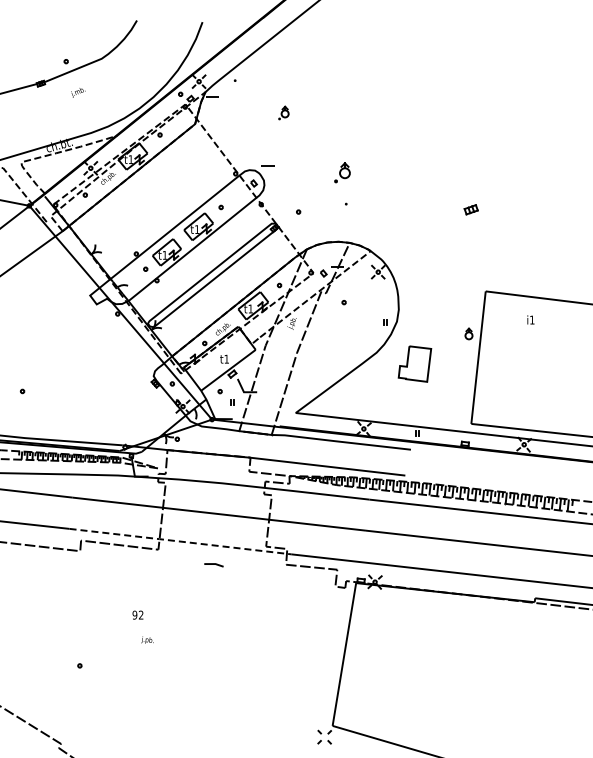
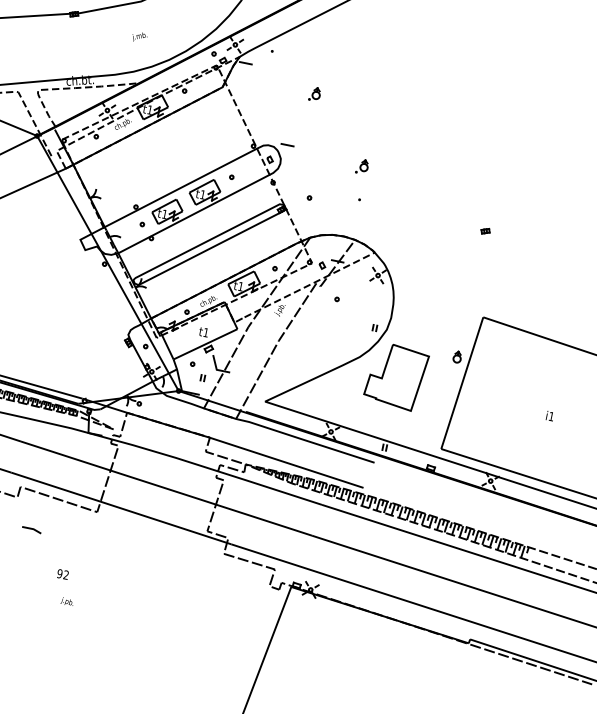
text: (78, 92) -> (140, 36), moved
part: (342, 171) -> (362, 165), size x0.71
part: (471, 209) -> (485, 231), size x0.62
text: (530, 319) -> (549, 415), moved
part: (414, 363) -> (396, 375), size x1.67
line: (180, 541) -> (121, 508), dashed -> solid
line: (213, 564) -> (31, 529), moved

